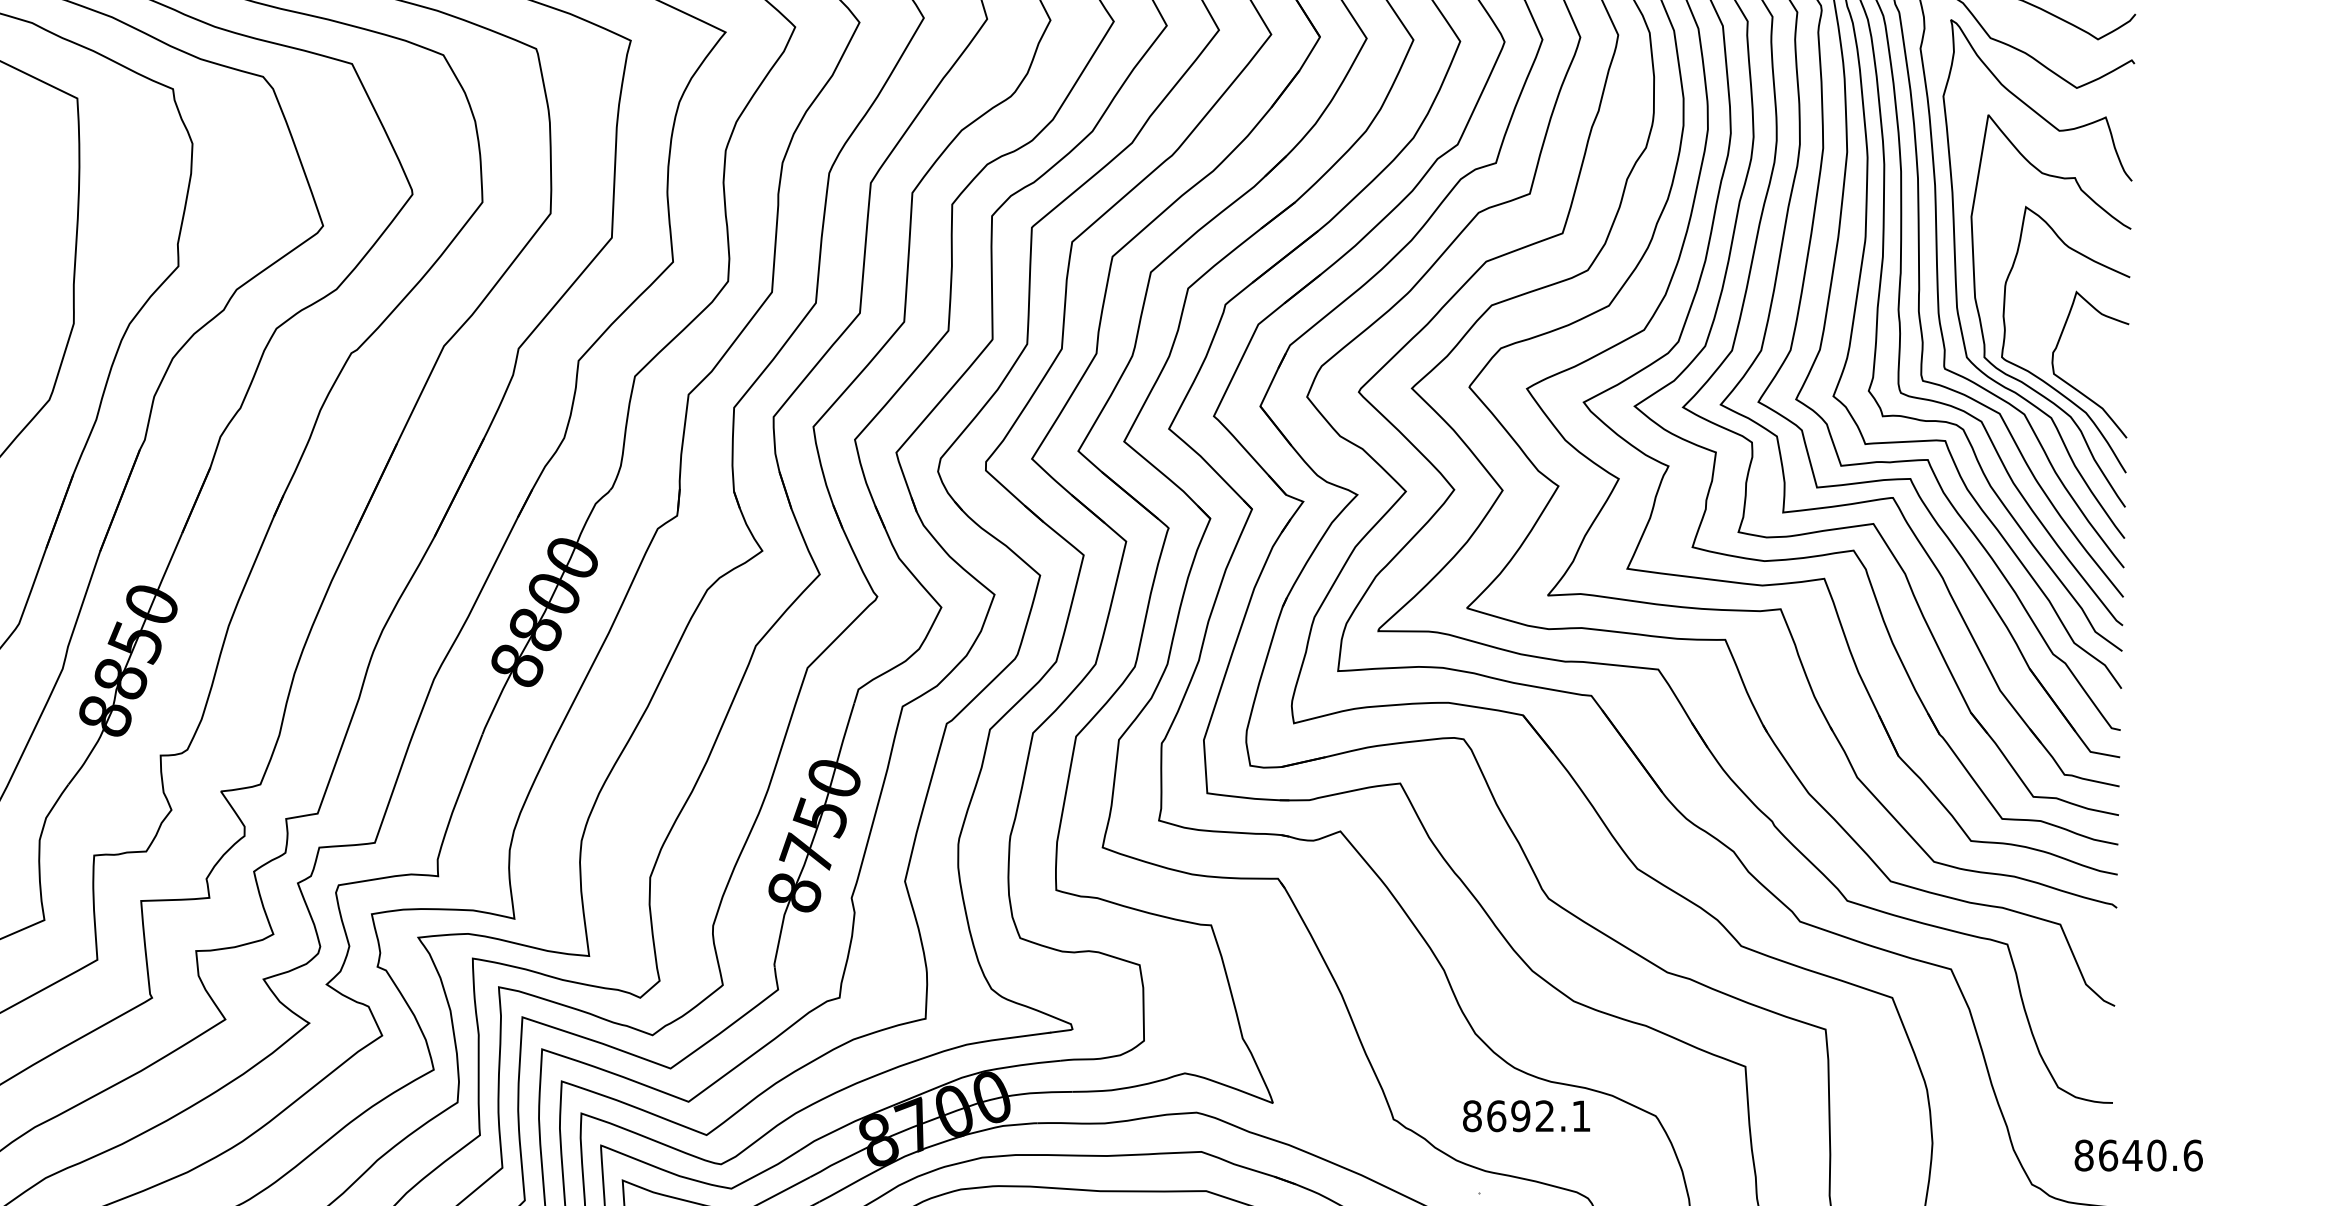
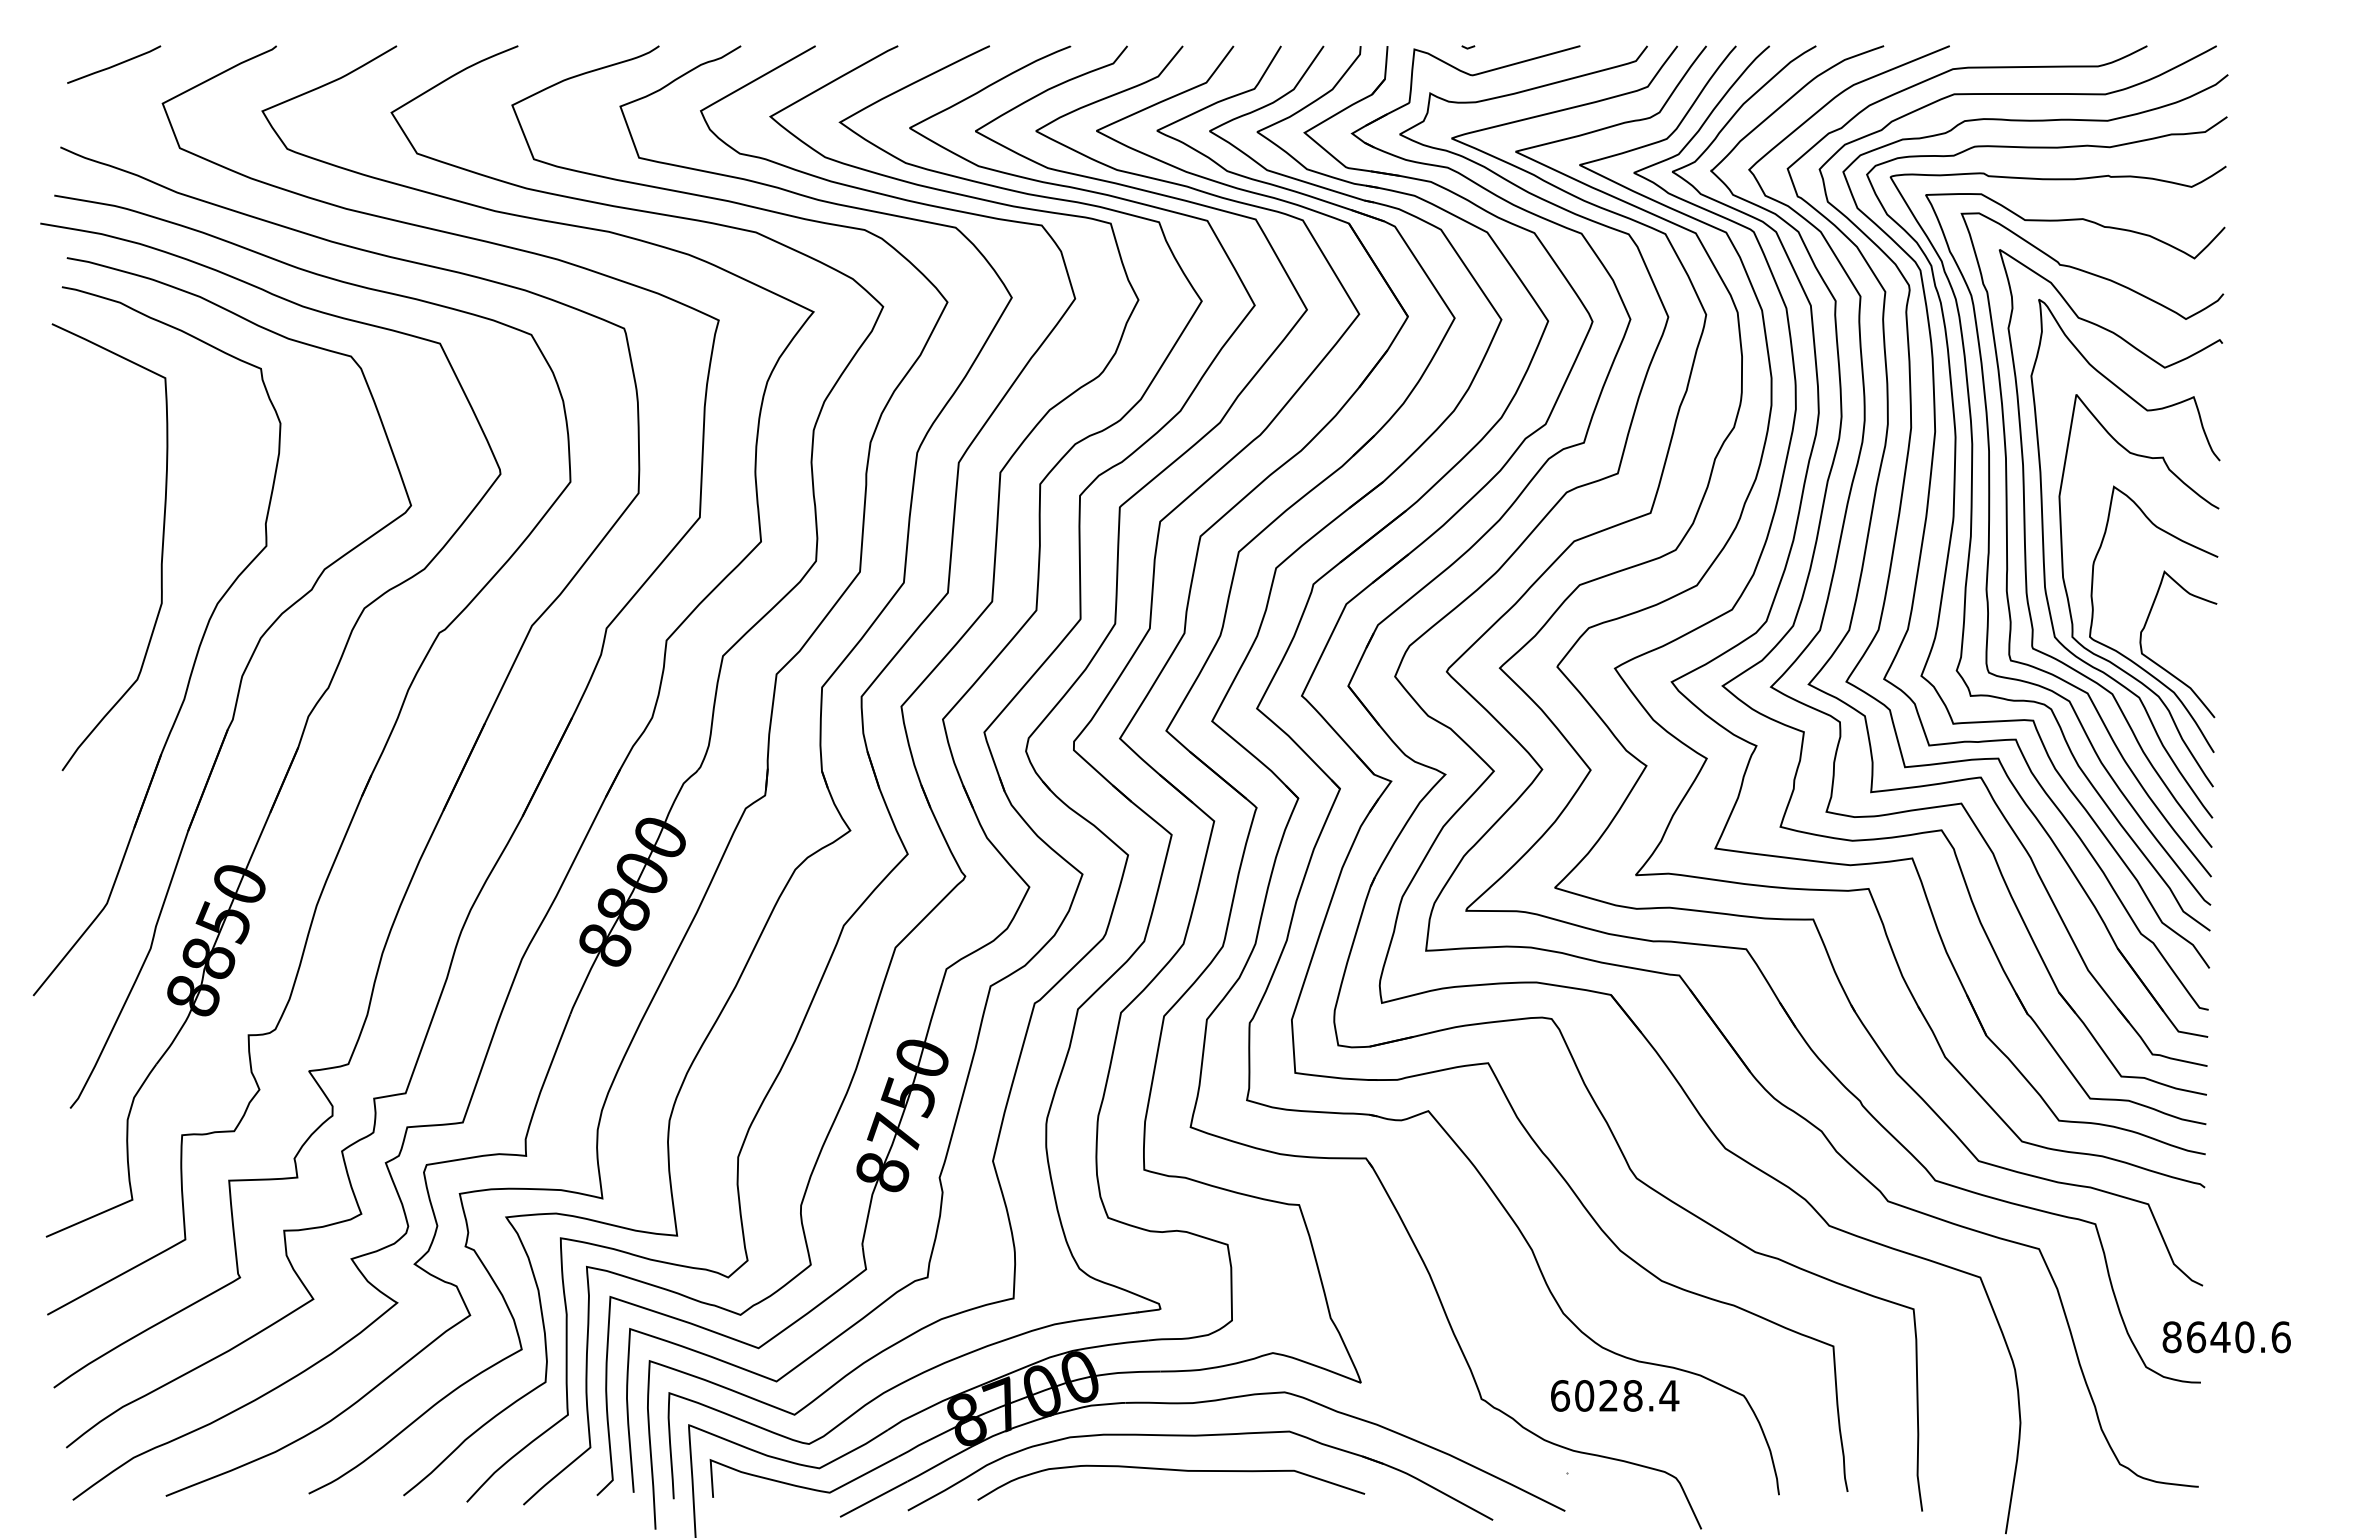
text: (1526, 1115) -> (1614, 1395), 8692.1 -> 6028.4
text: (2138, 1155) -> (2226, 1337), moved

